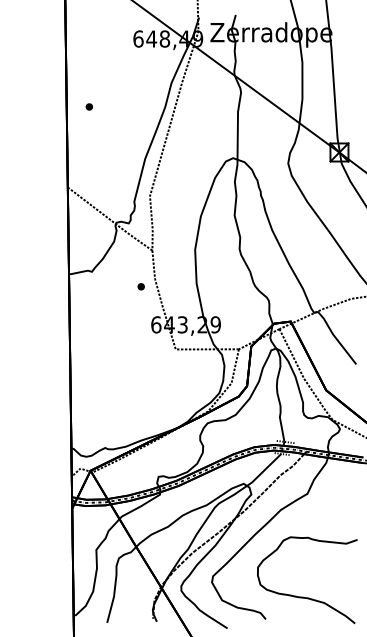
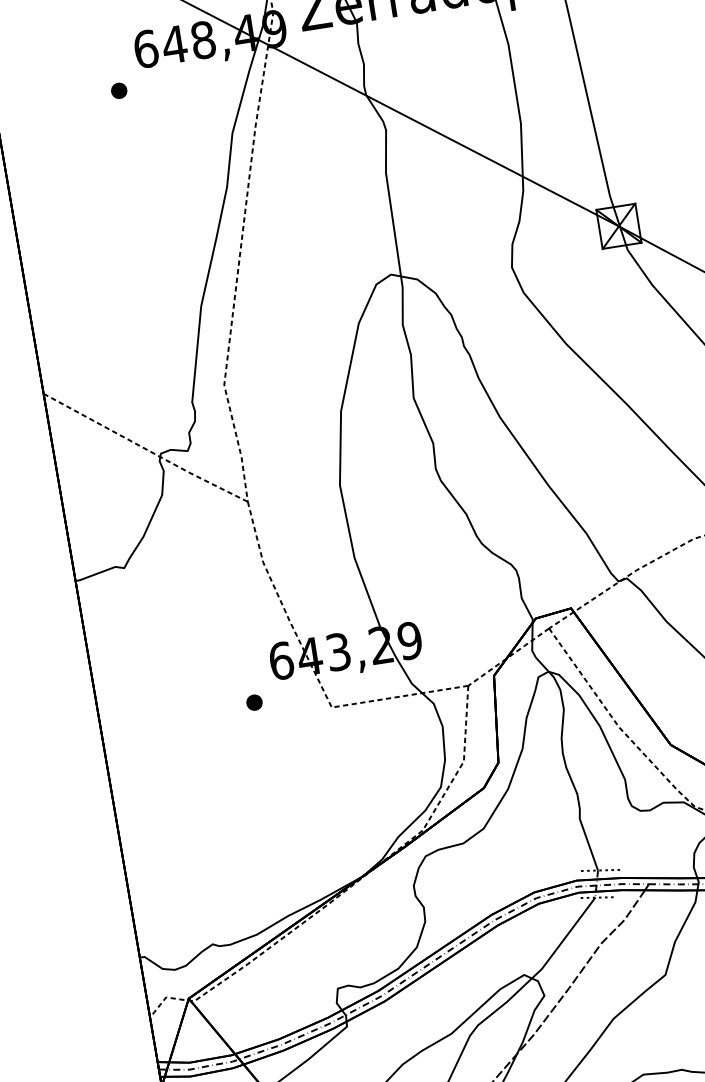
part: (88, 106) -> (117, 90), moved
part: (140, 286) -> (252, 702), moved

